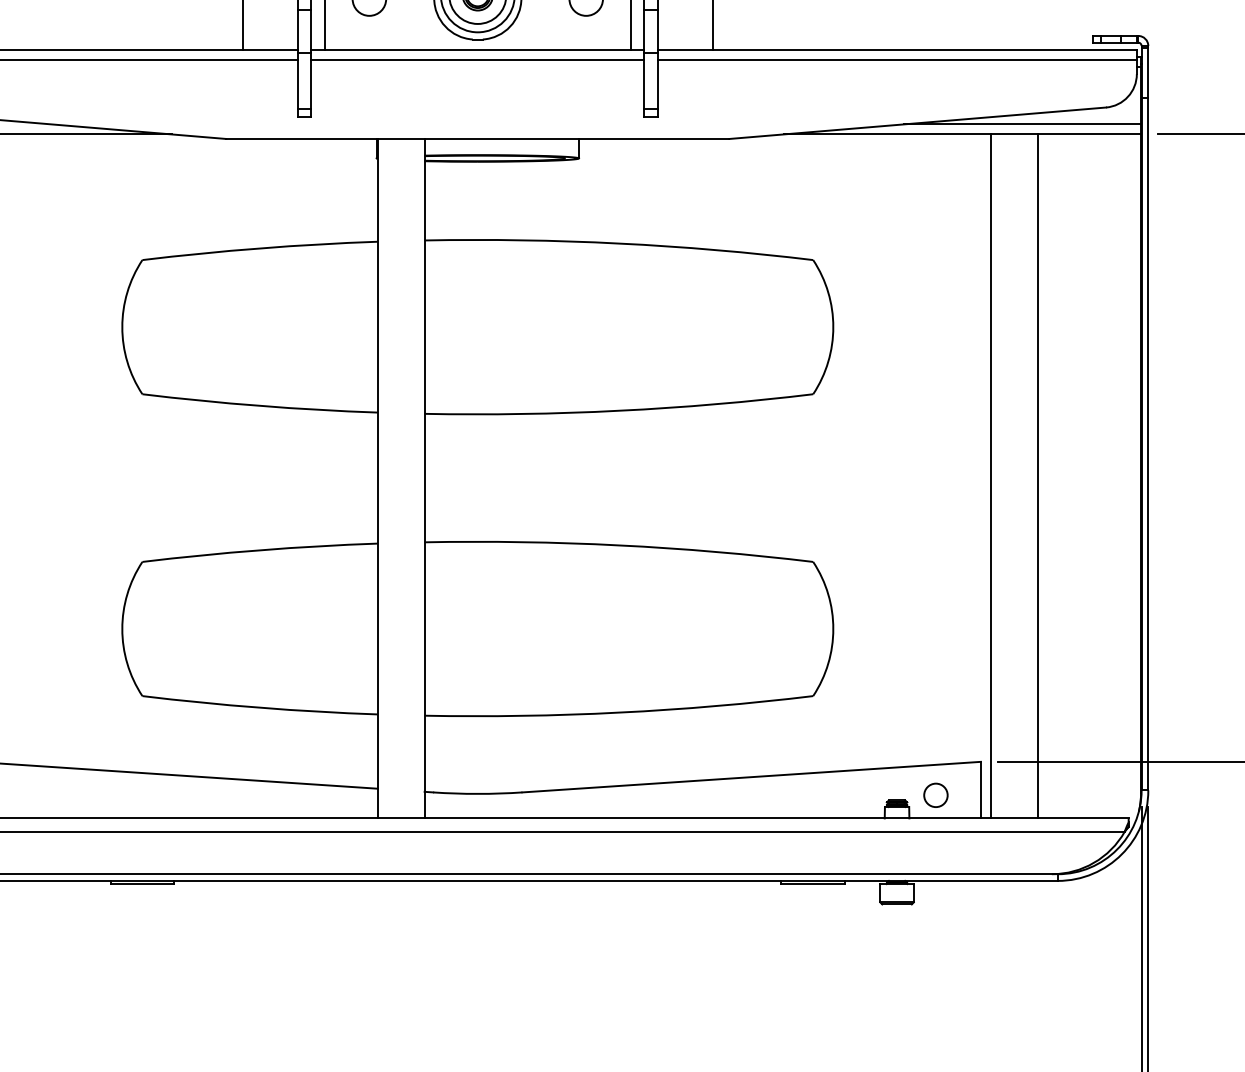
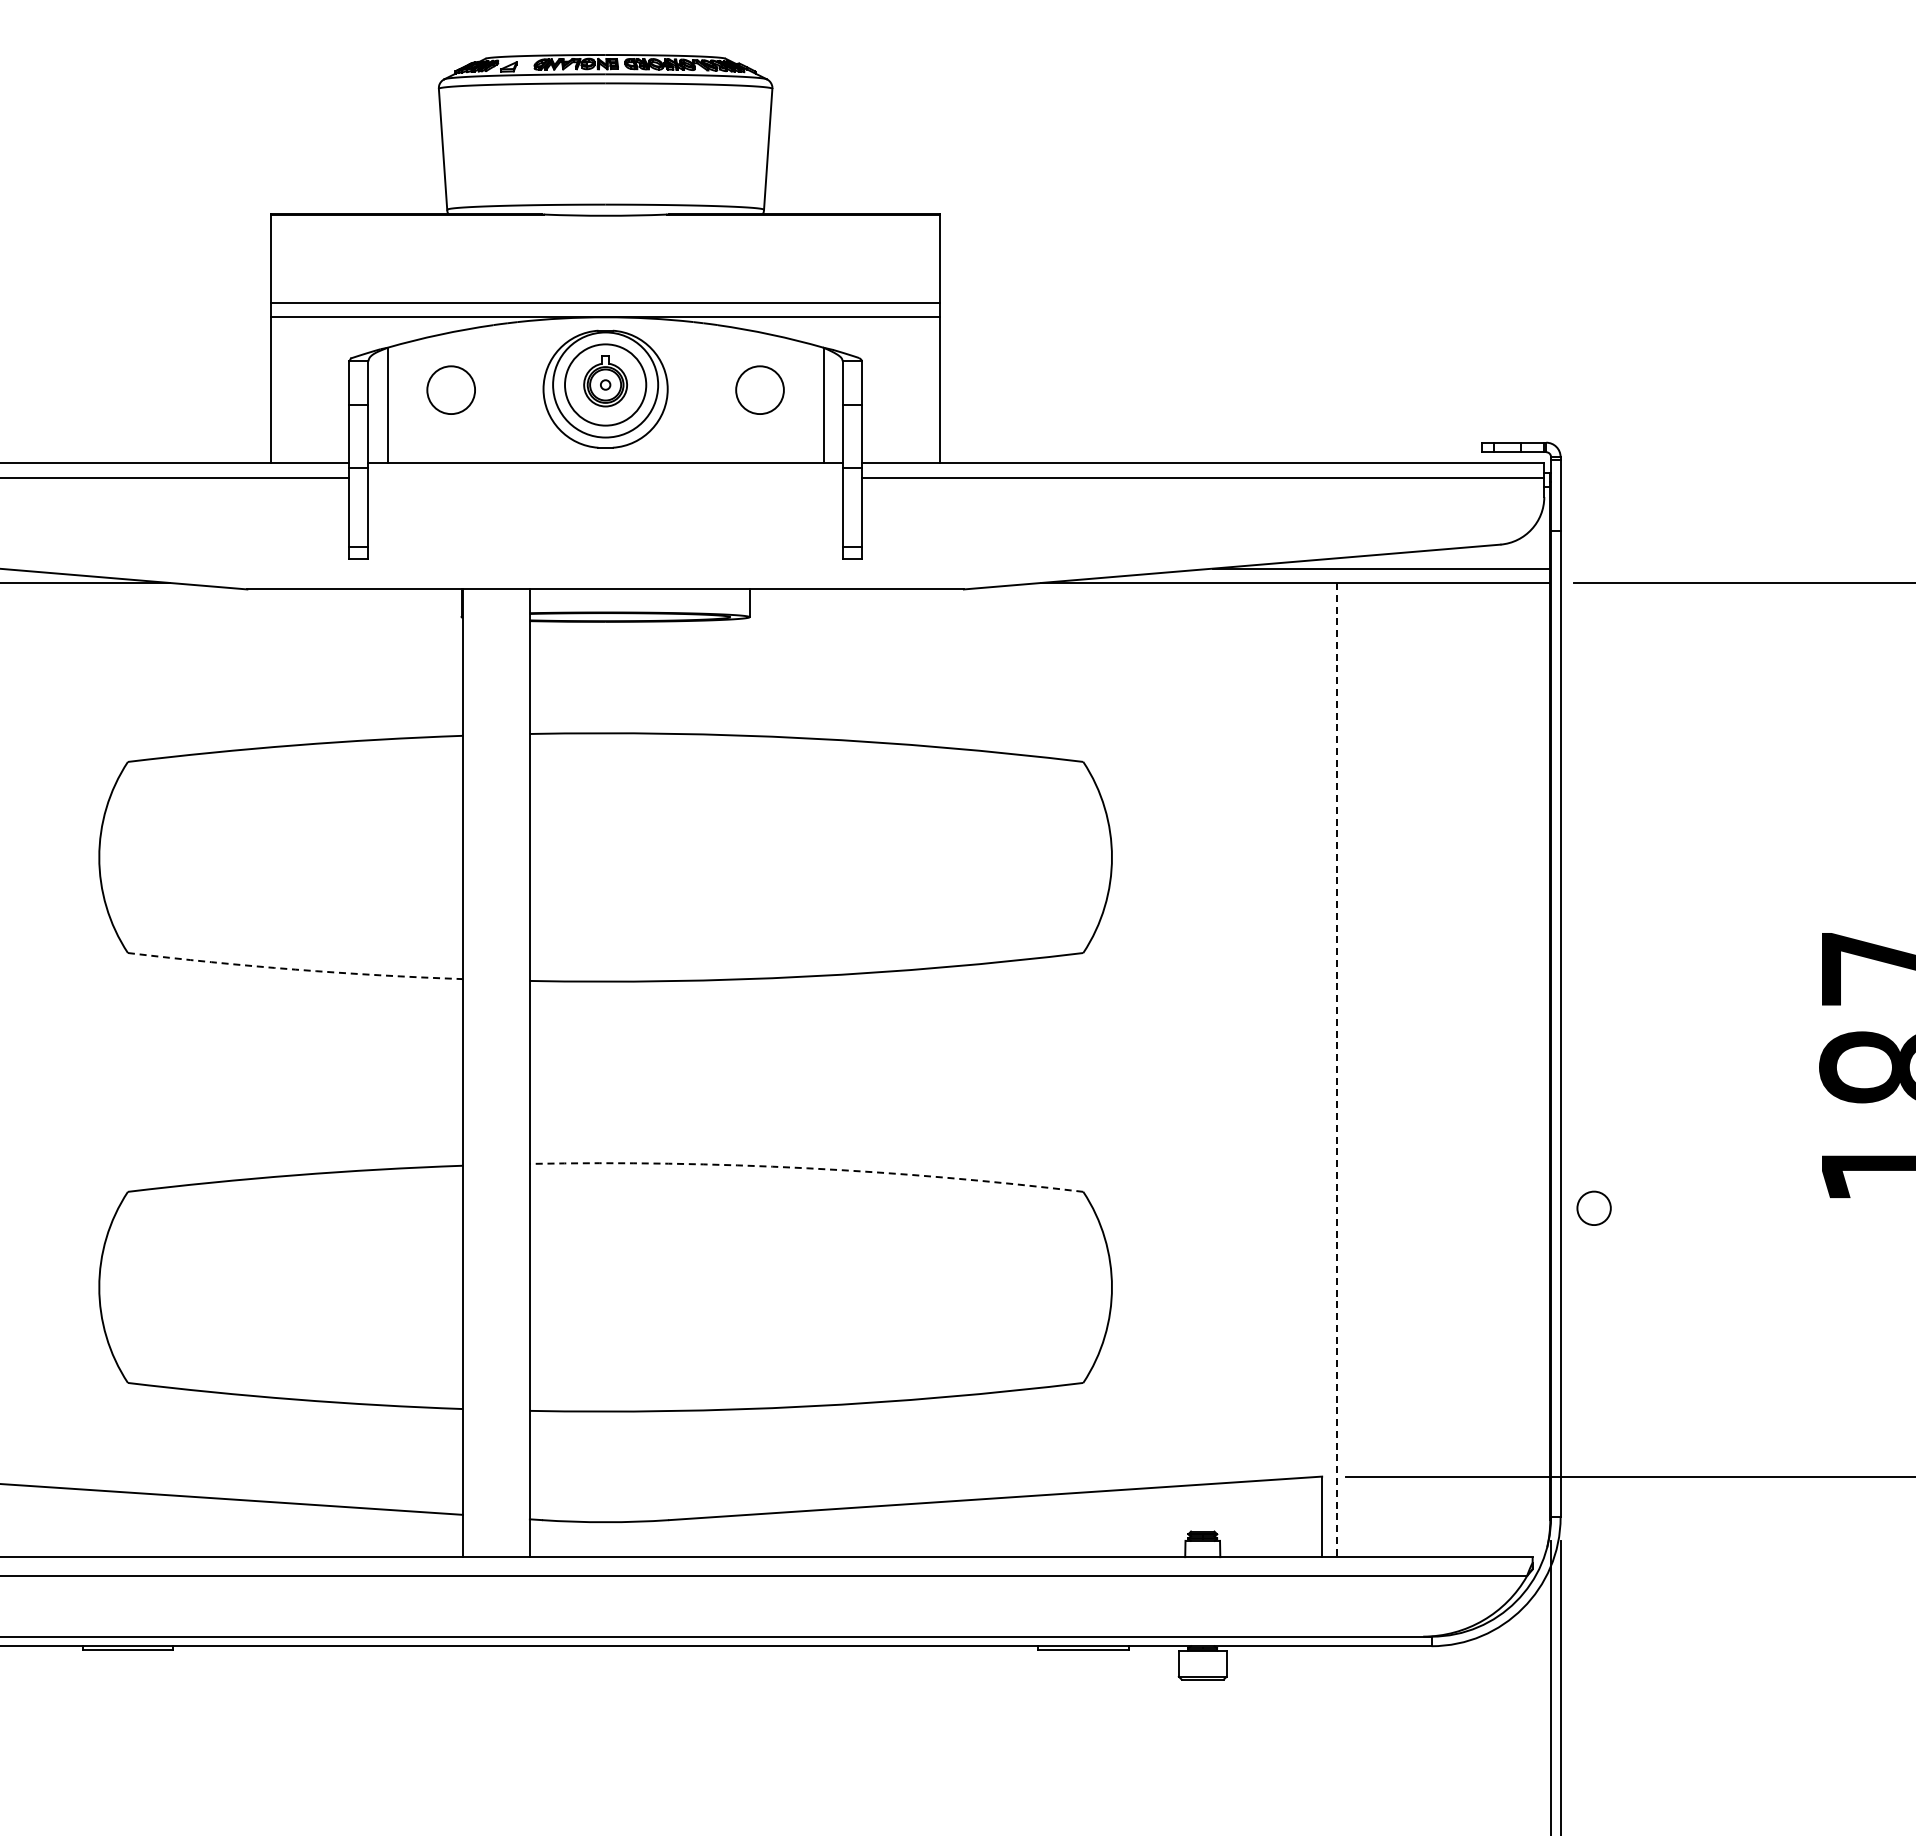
line: (477, 60) -> (605, 477), removed
arc: (260, 405) -> (295, 969), solid -> dashed
line: (990, 476) -> (1336, 1070), solid -> dashed
line: (1038, 476) -> (1403, 1069), removed
arc: (619, 545) -> (807, 1168), solid -> dashed
circle: (935, 794) -> (1593, 1207), moved

